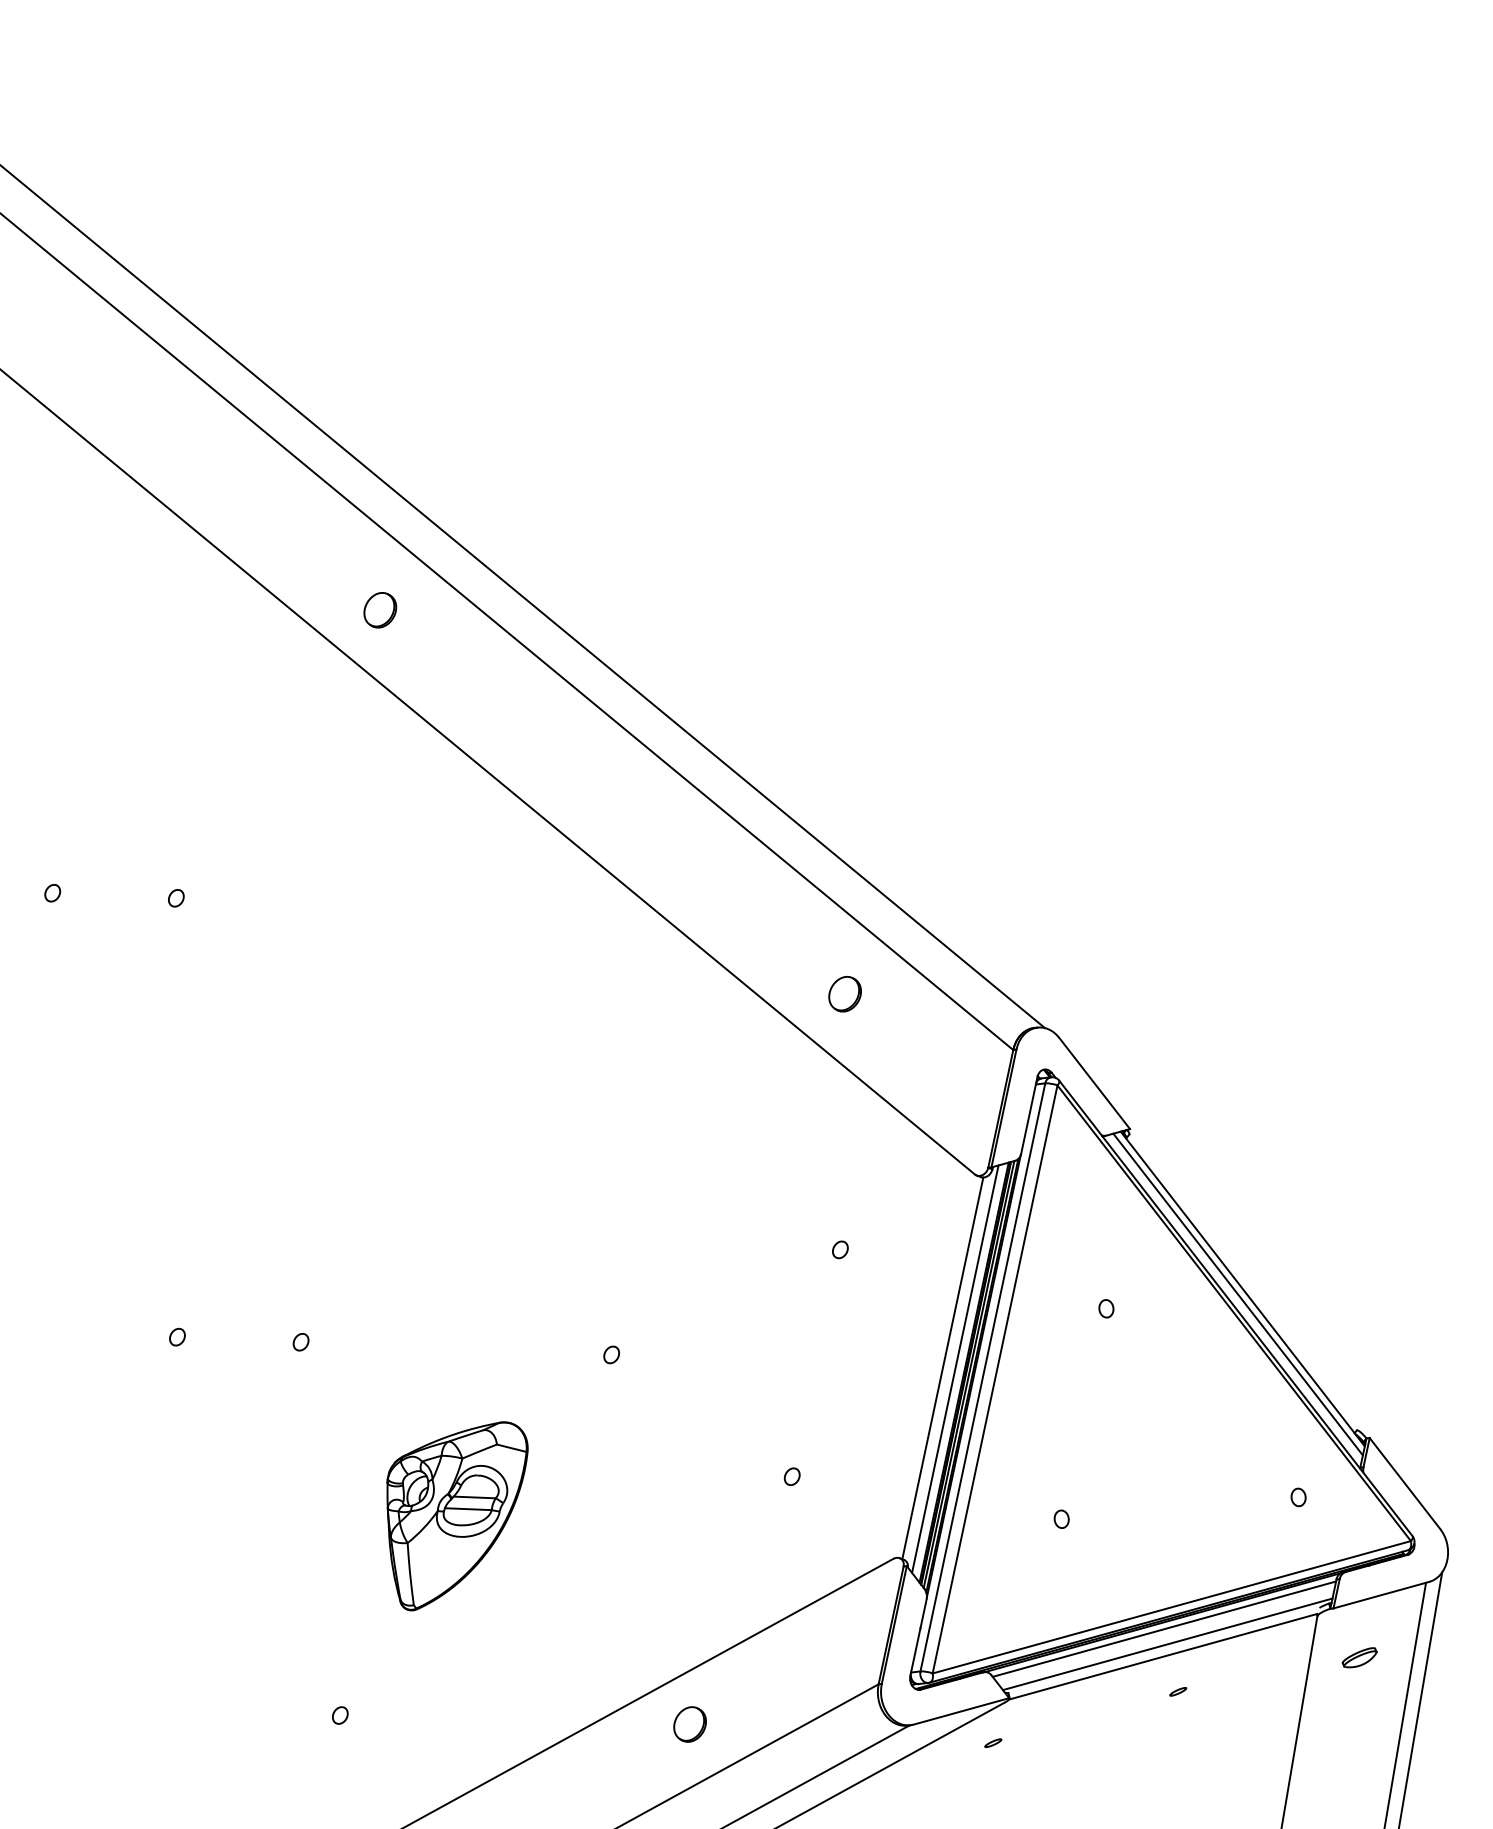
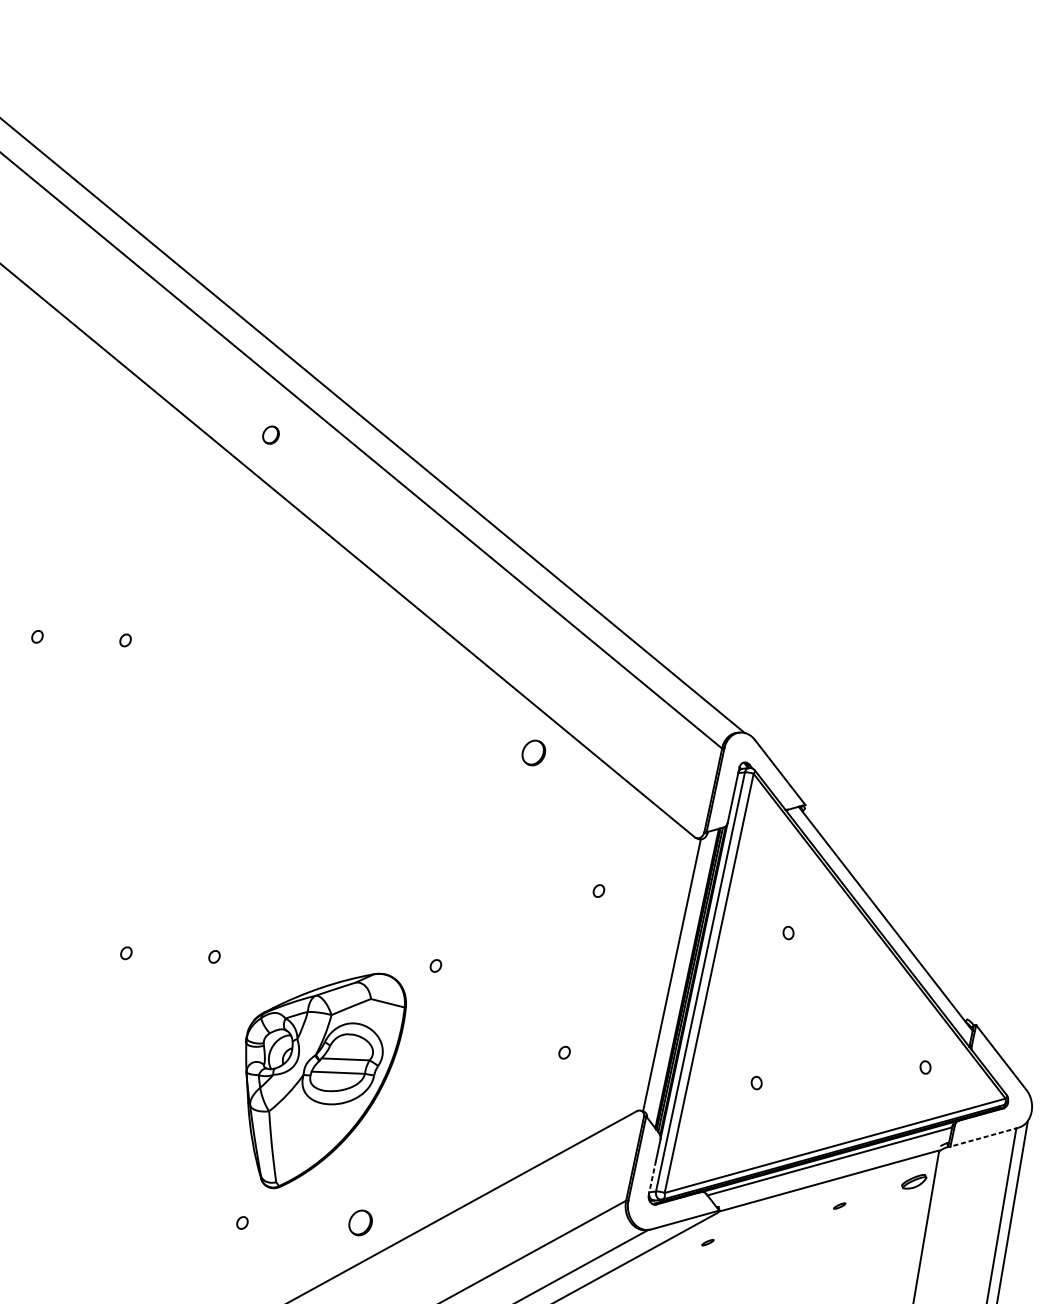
part: (380, 610) -> (271, 435), size x0.7
part: (844, 994) -> (533, 753), moved
line: (1237, 1294) -> (881, 922), removed
line: (955, 1368) -> (680, 975), removed
part: (457, 1516) -> (326, 1081), size x1.6
line: (1381, 1595) -> (984, 1137), solid -> dashed
line: (1167, 1644) -> (832, 1172), removed
line: (915, 1652) -> (652, 1178), solid -> dashed
part: (1359, 1657) -> (914, 1181), moved
part: (689, 1724) -> (360, 1222), moved

